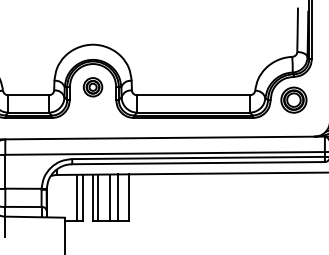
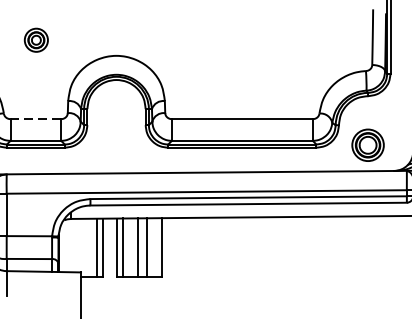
part: (92, 87) -> (35, 40), moved
line: (29, 95) -> (36, 119), solid -> dashed
part: (293, 99) -> (367, 144), moved

